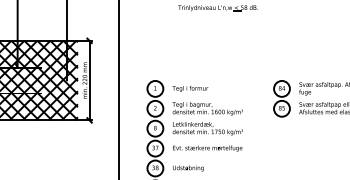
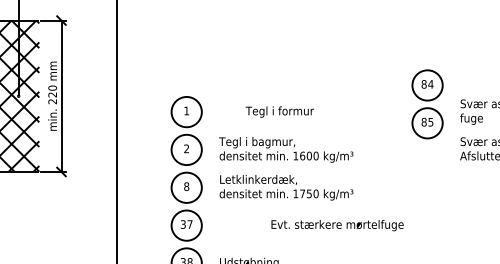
text: (190, 88) -> (280, 111), moved
part: (281, 98) -> (426, 103), moved
text: (207, 148) -> (337, 225), moved

